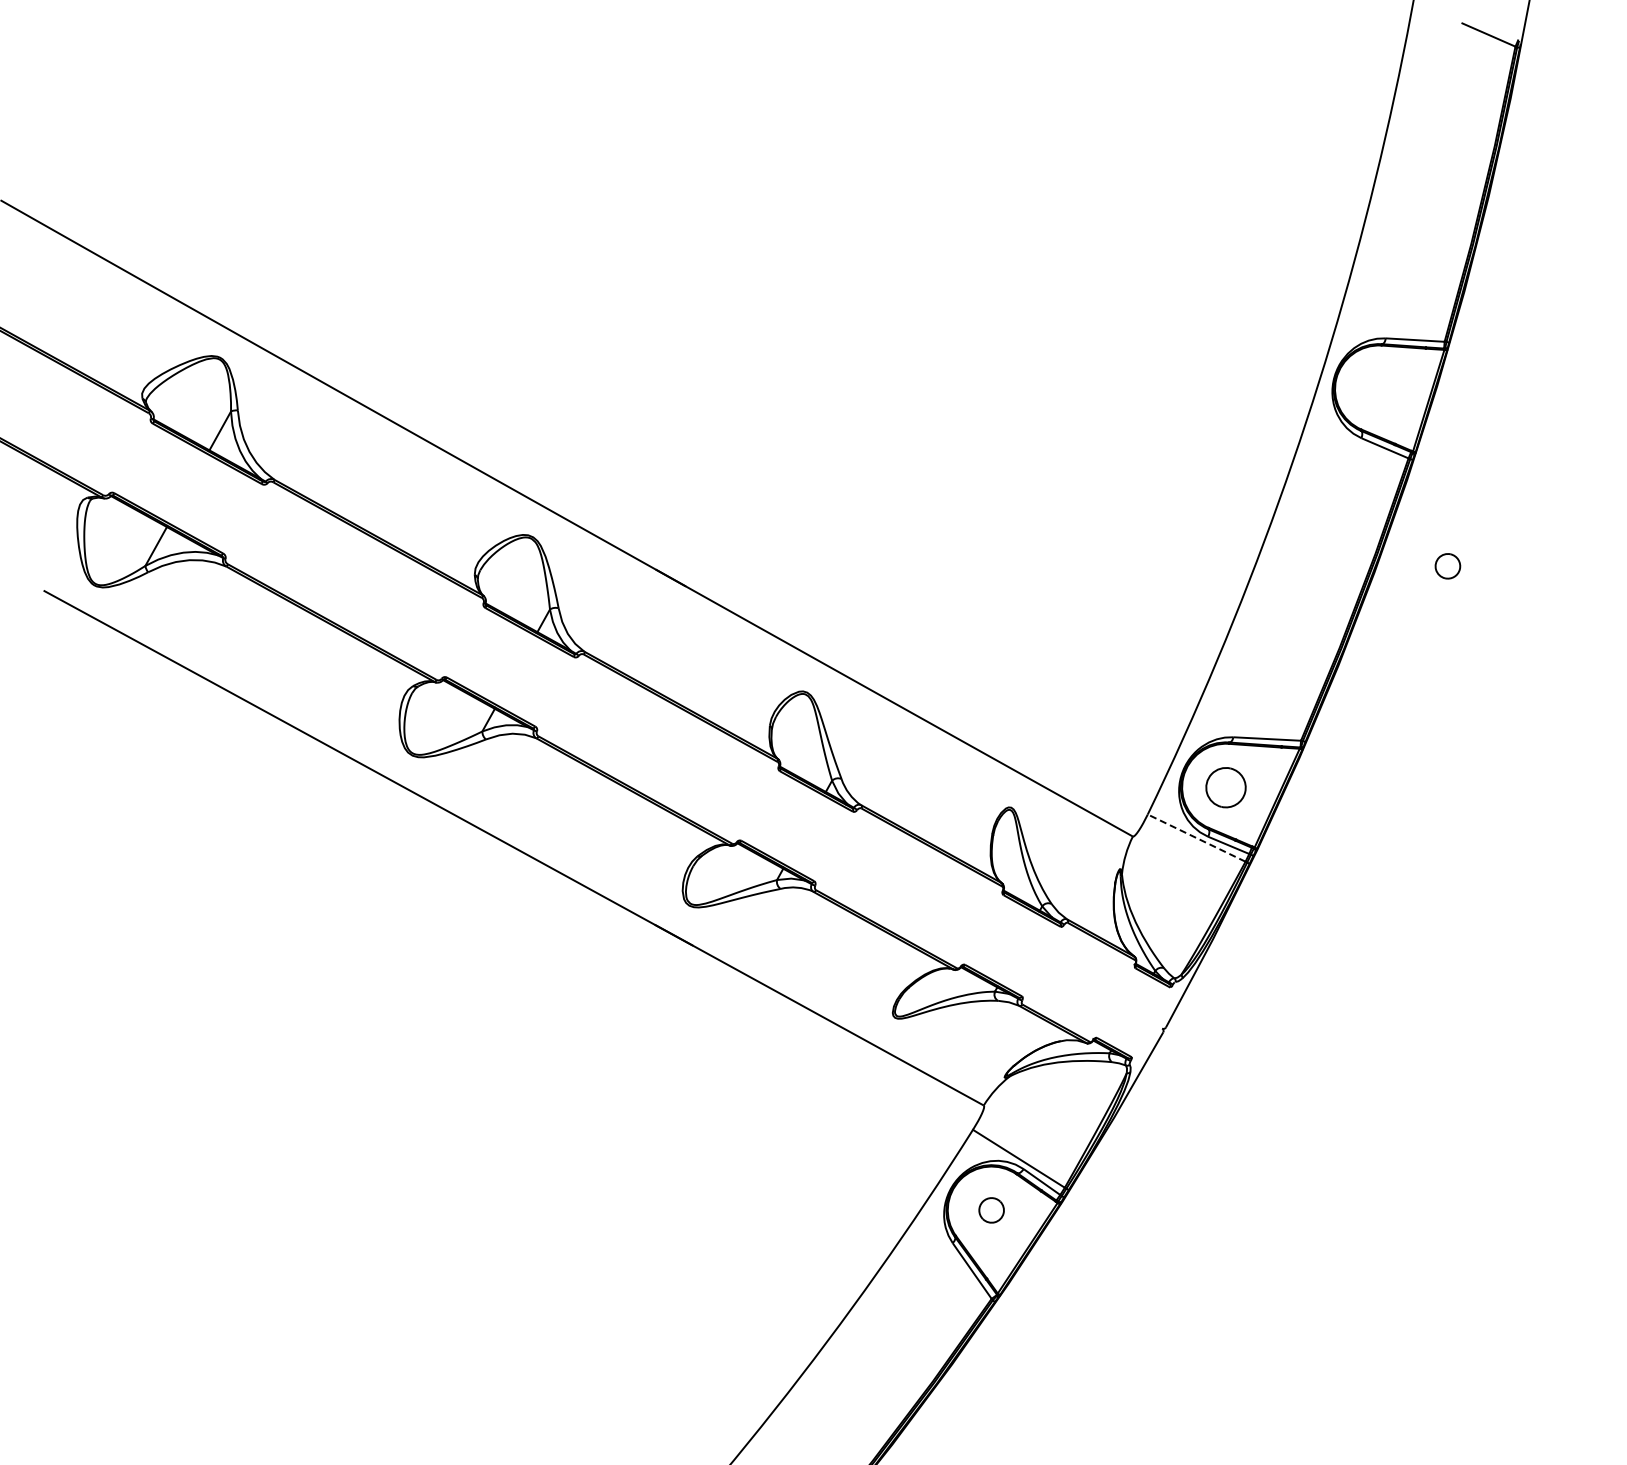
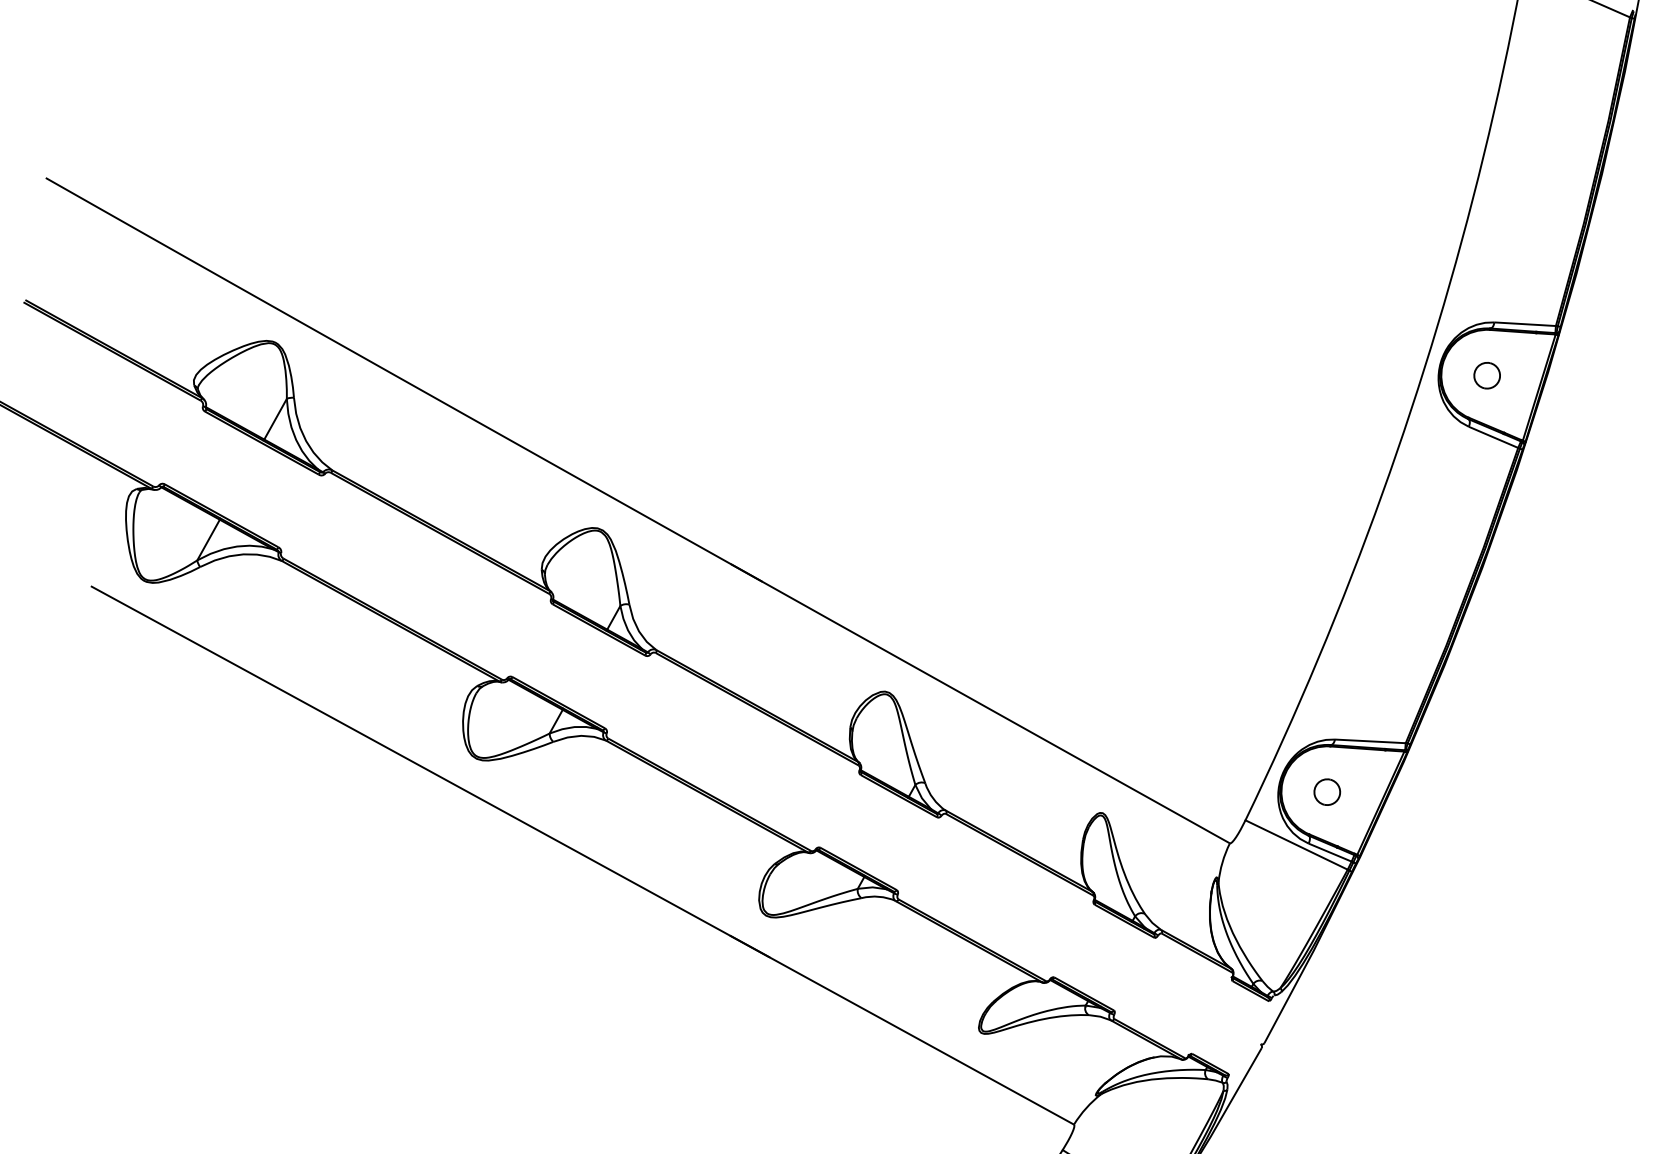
part: (1447, 566) -> (1486, 375), moved
part: (1225, 787) -> (1326, 792), size x0.62
line: (1196, 837) -> (1296, 844), dashed -> solid

